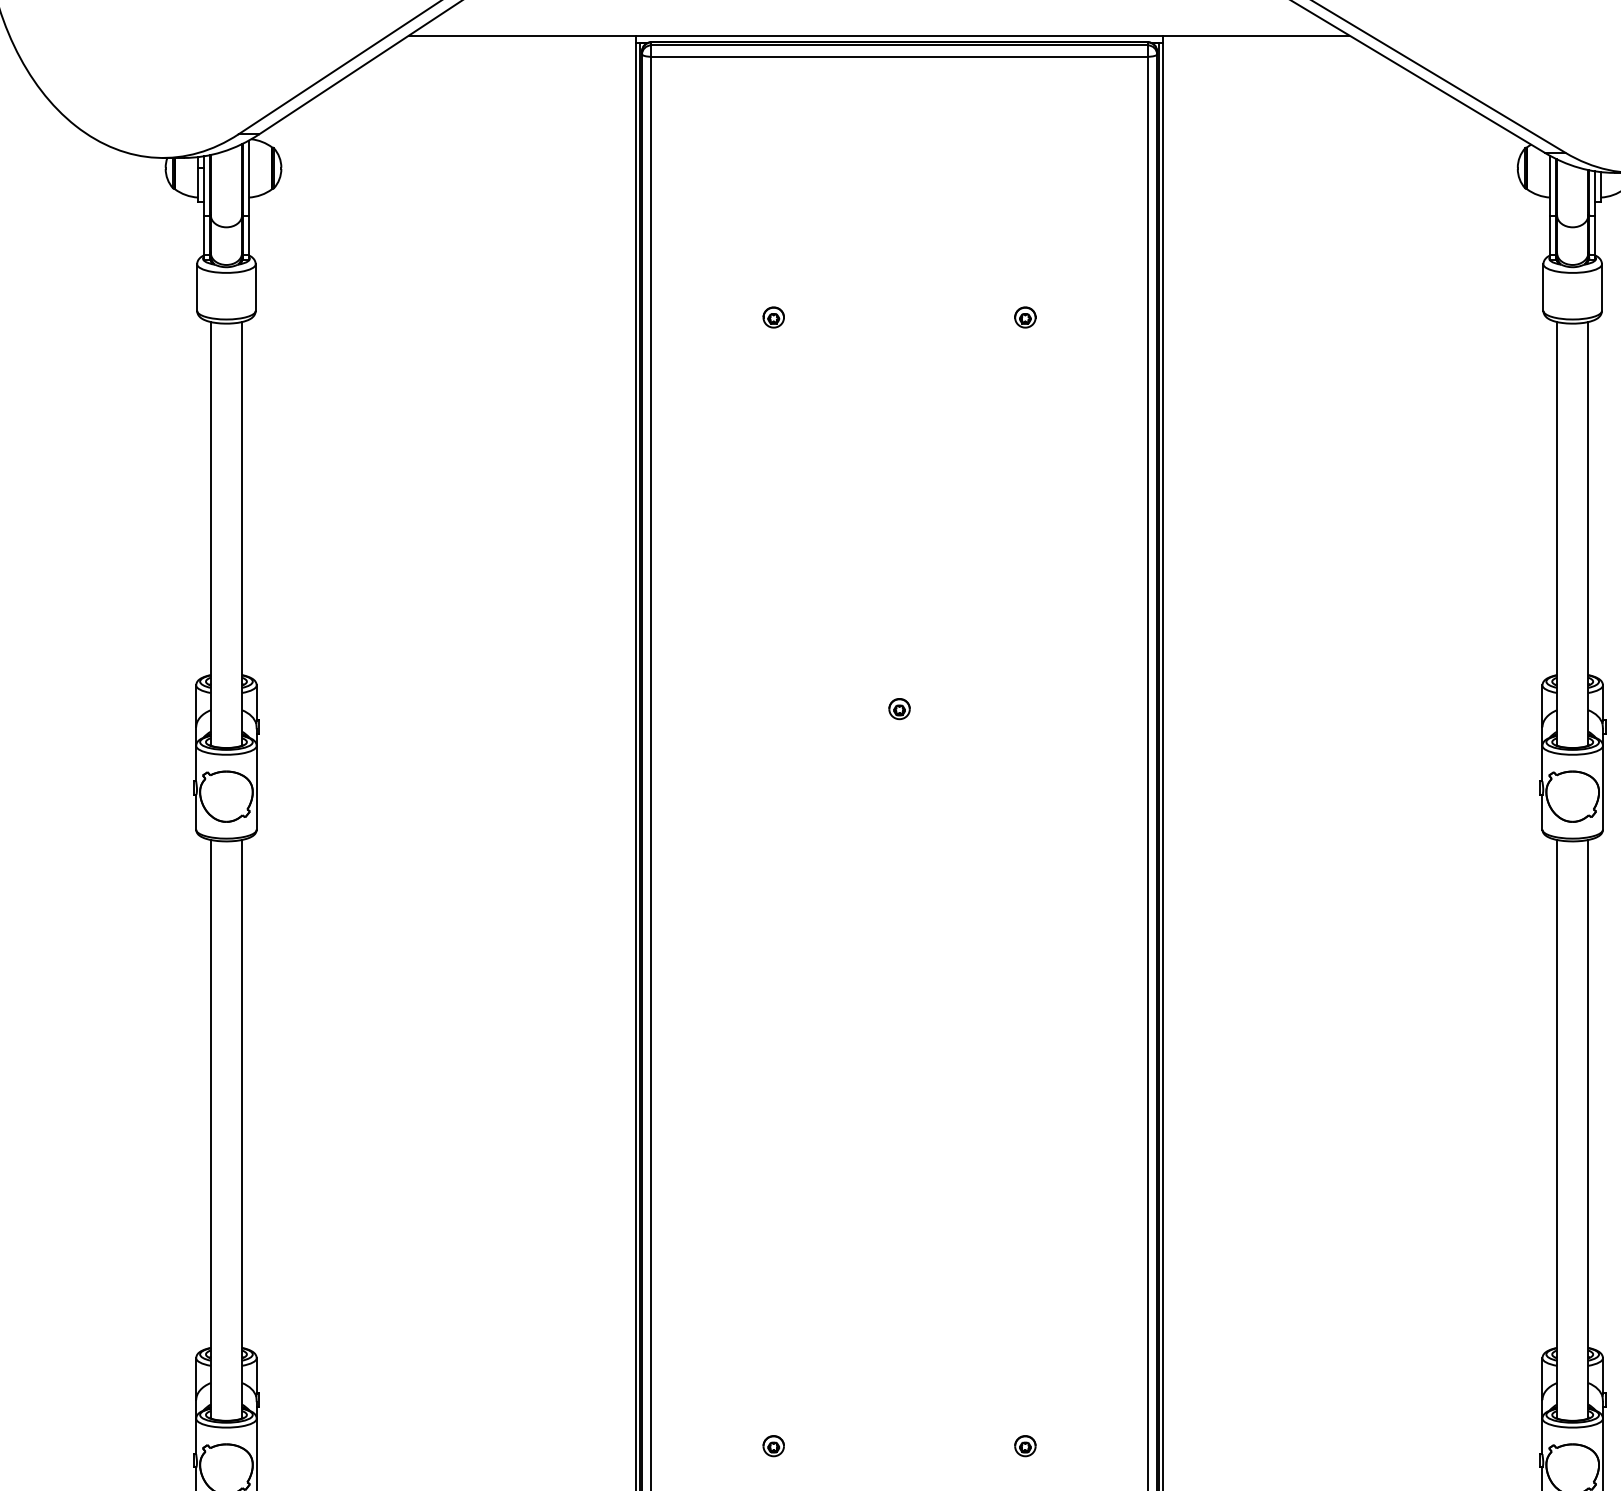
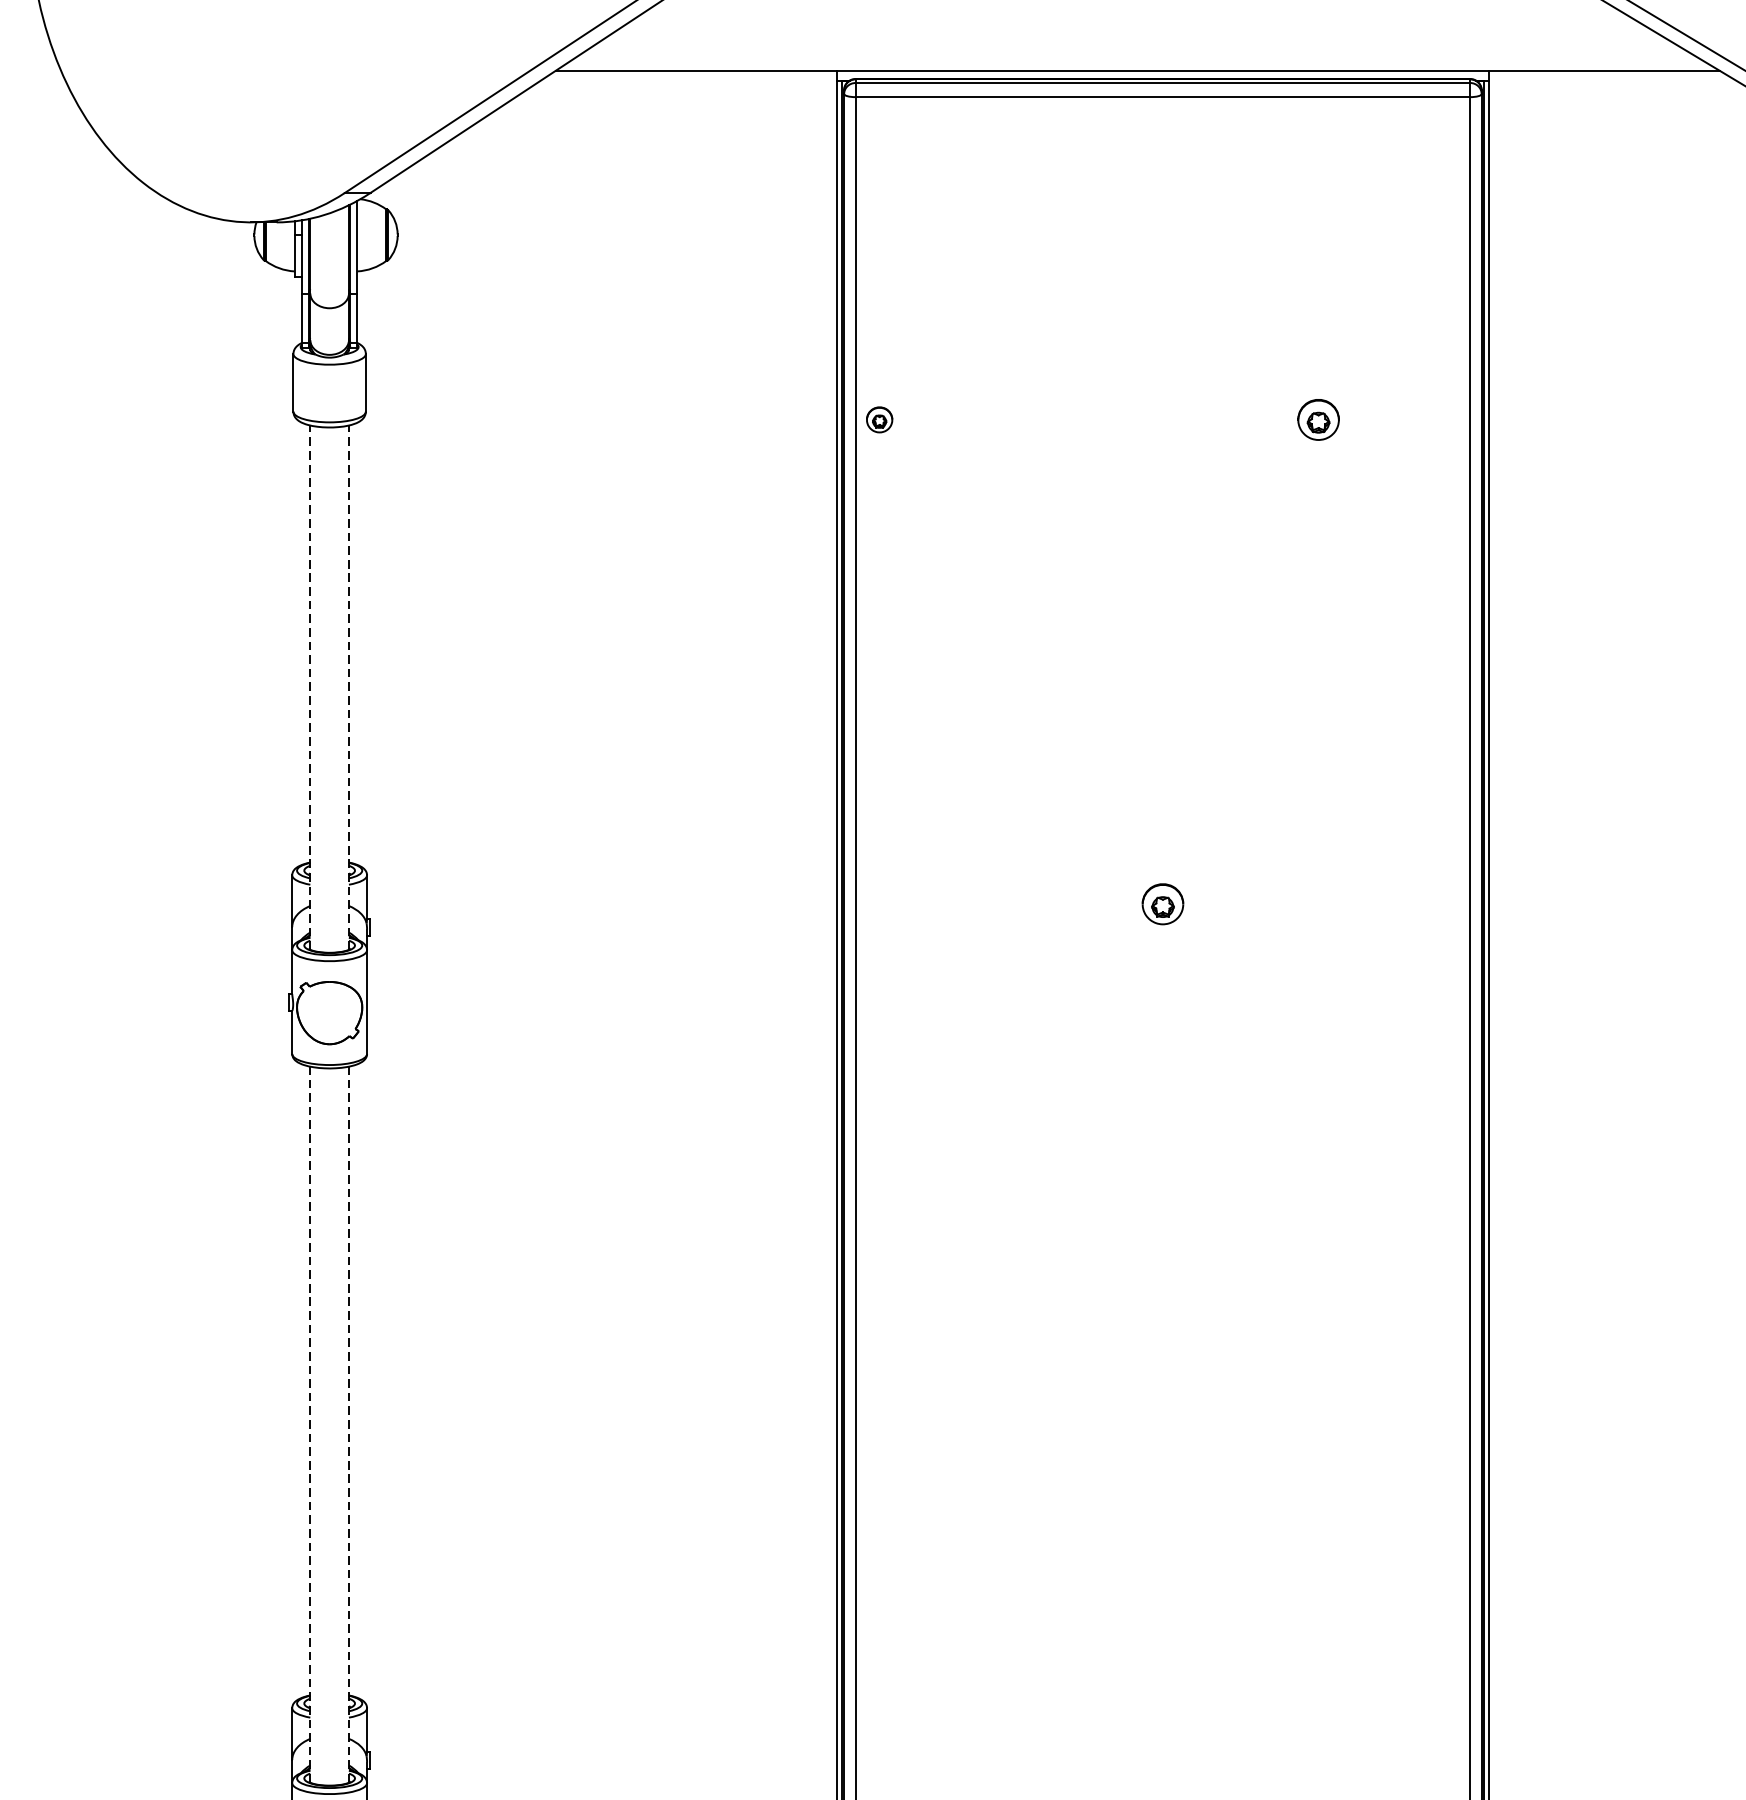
part: (773, 317) -> (879, 419), moved
part: (1025, 317) -> (1318, 419), size x1.6
line: (210, 533) -> (309, 687), solid -> dashed
line: (242, 533) -> (349, 687), solid -> dashed
part: (899, 709) -> (1162, 905), size x1.6
line: (210, 1128) -> (309, 1423), solid -> dashed
line: (242, 1128) -> (349, 1423), solid -> dashed

